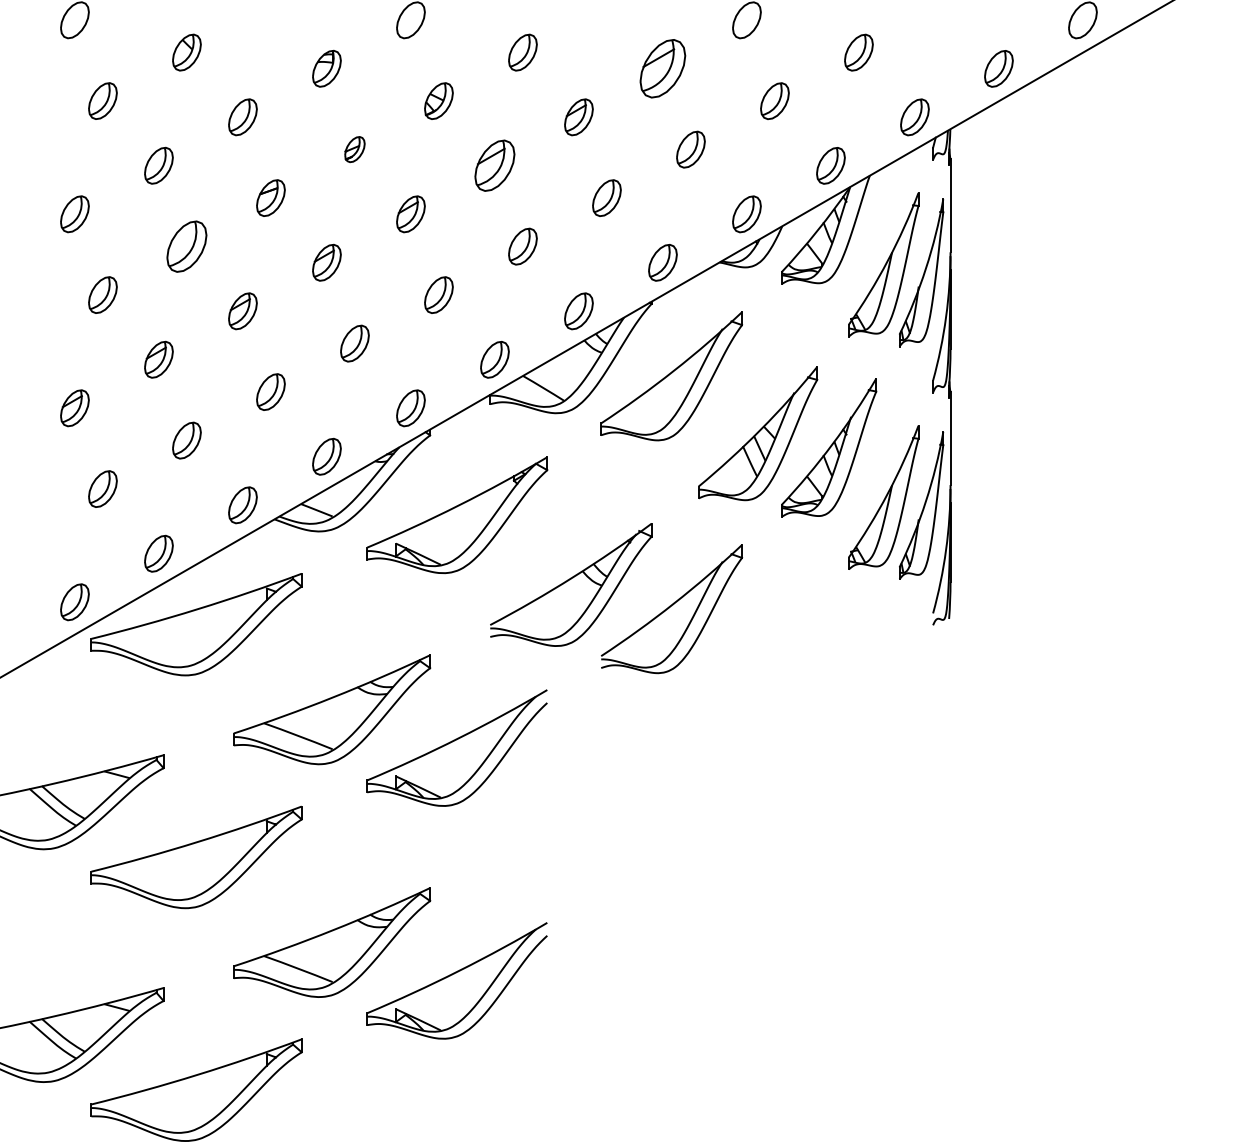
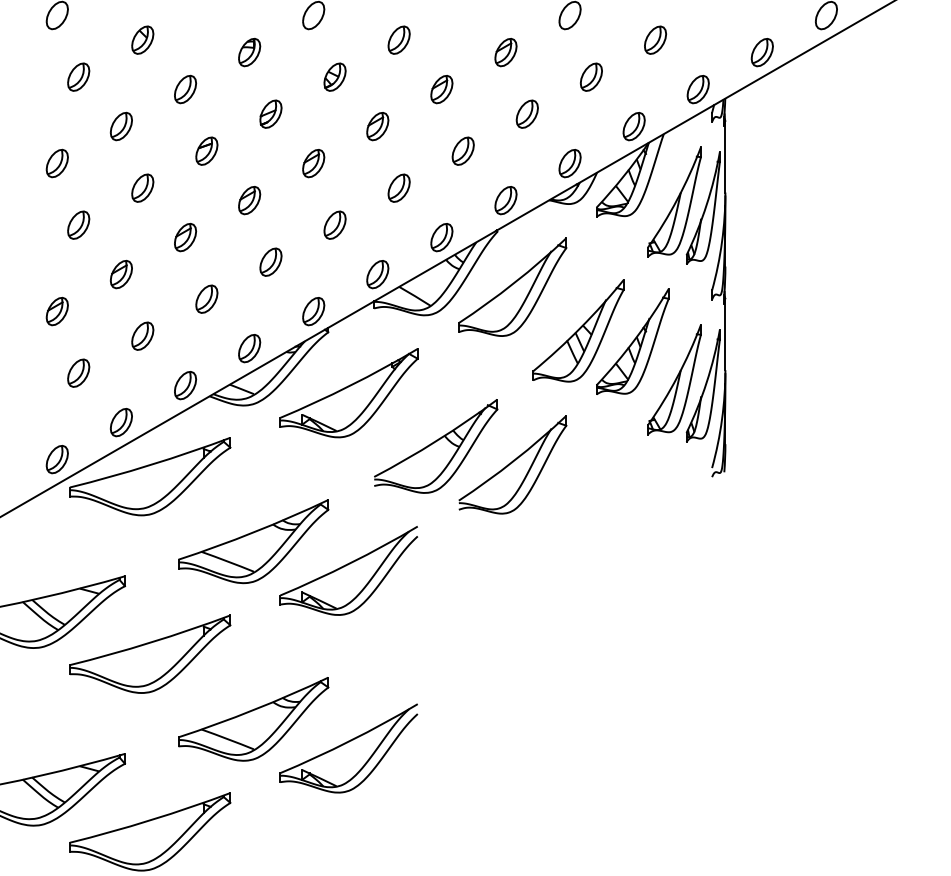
part: (662, 68) -> (505, 52), size x0.62
part: (354, 149) -> (270, 114), size x1.43
part: (494, 165) -> (377, 126), size x0.71
part: (186, 246) -> (142, 188), size x0.71

